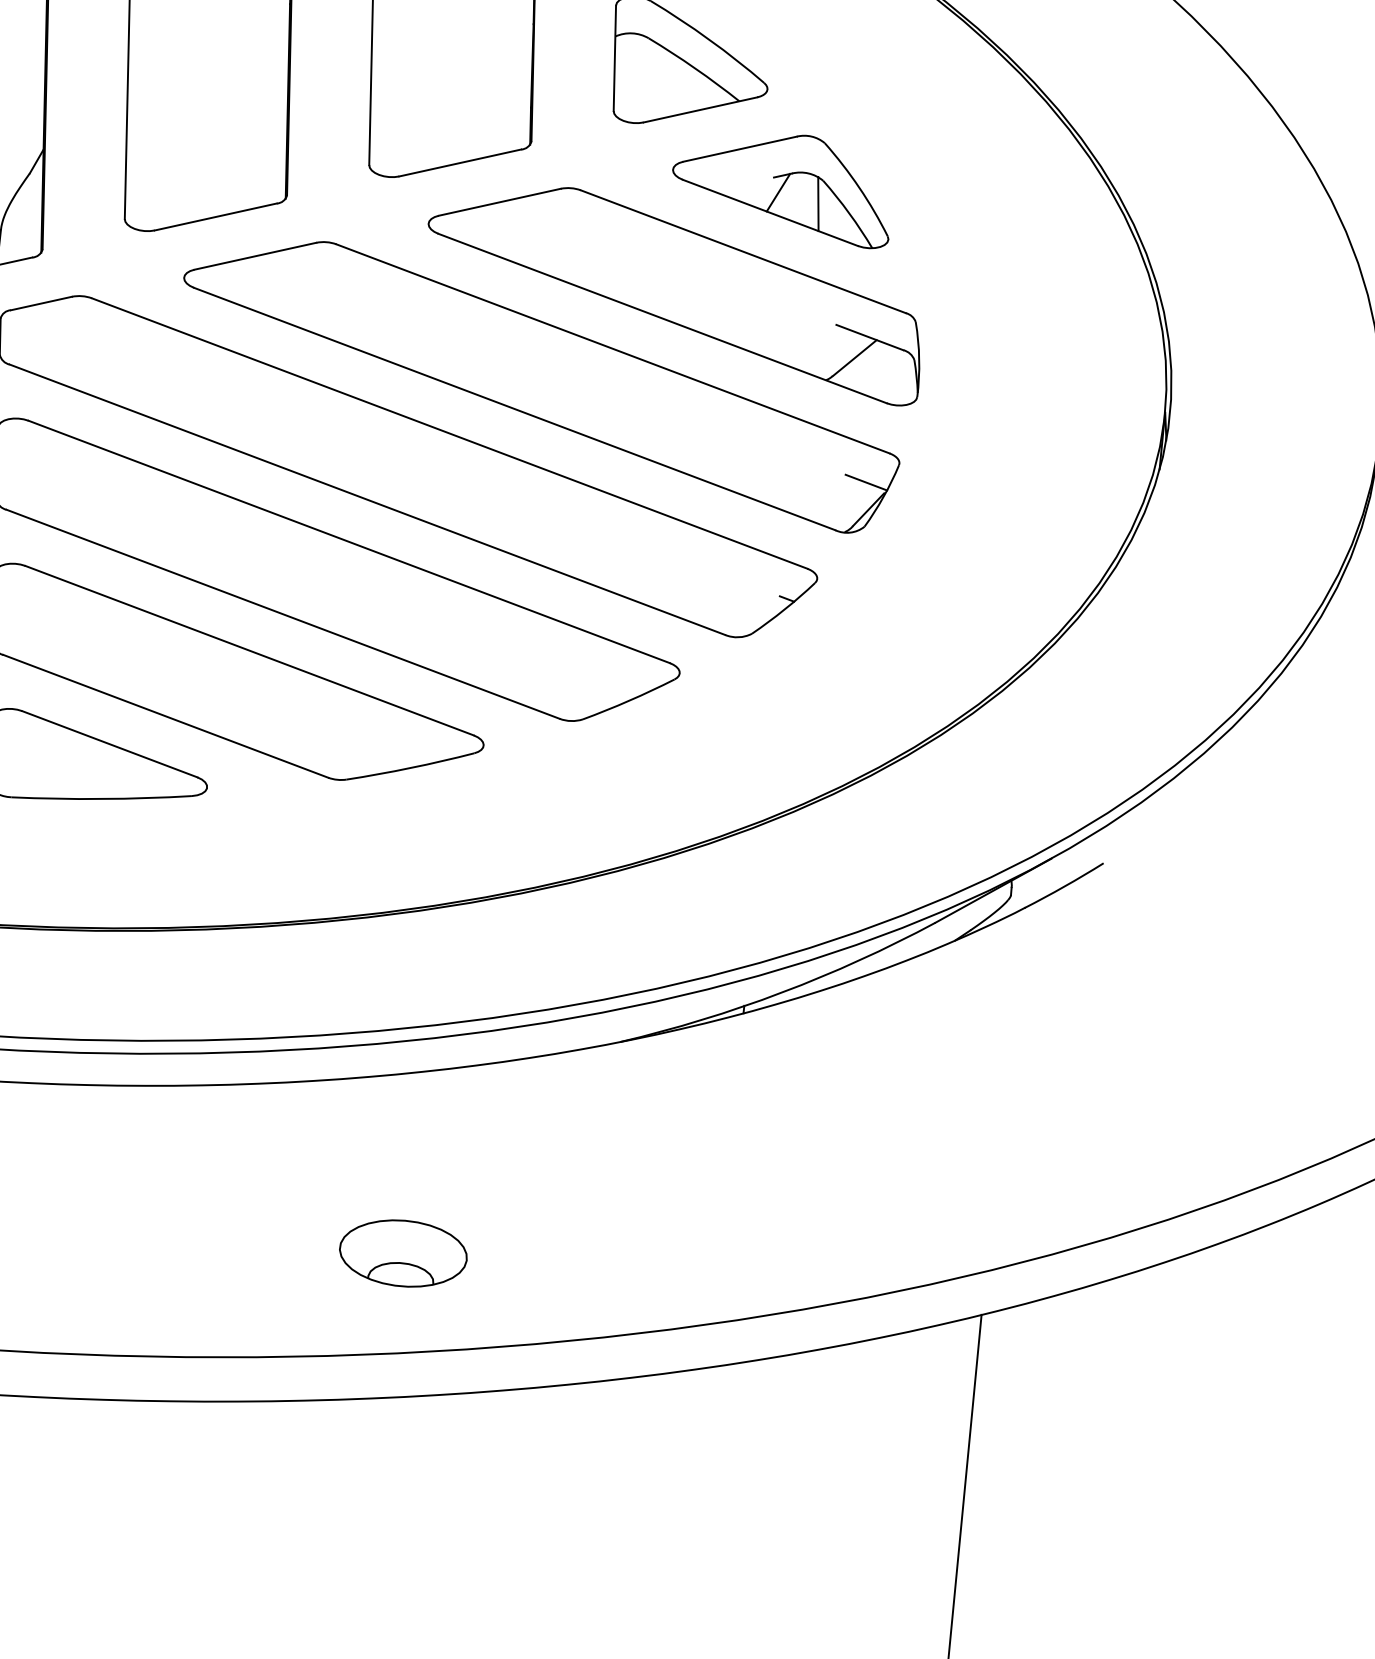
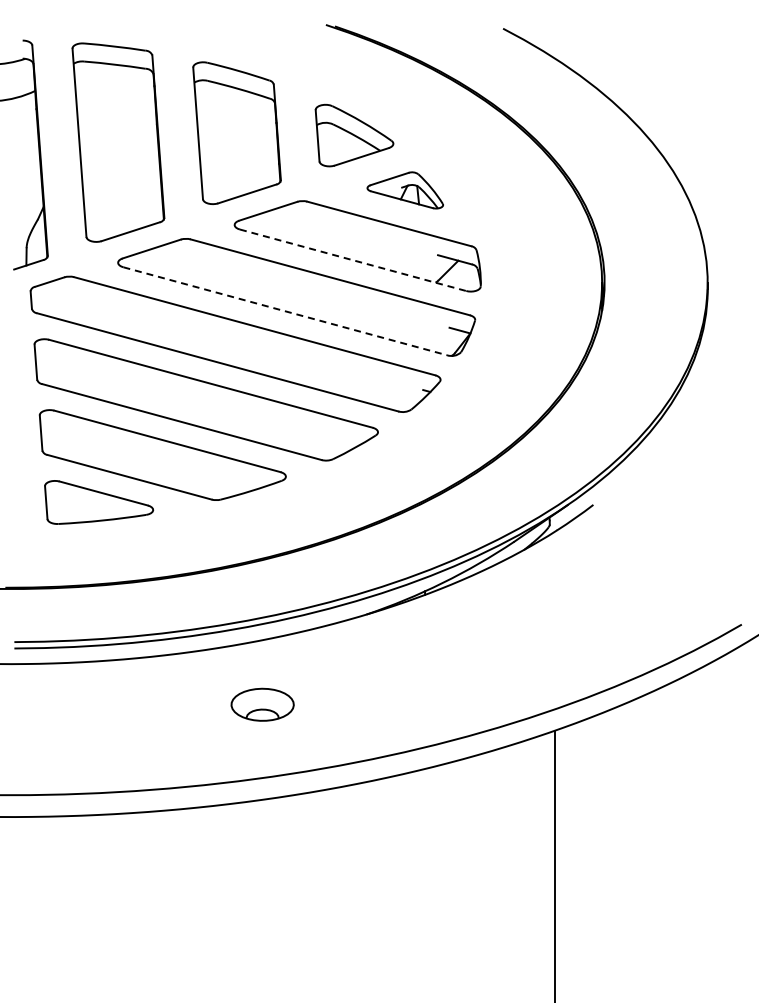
part: (782, 186) -> (405, 190), size x0.7
line: (663, 319) -> (353, 260), solid -> dashed
line: (515, 409) -> (285, 311), solid -> dashed
part: (403, 1252) -> (262, 704), moved

